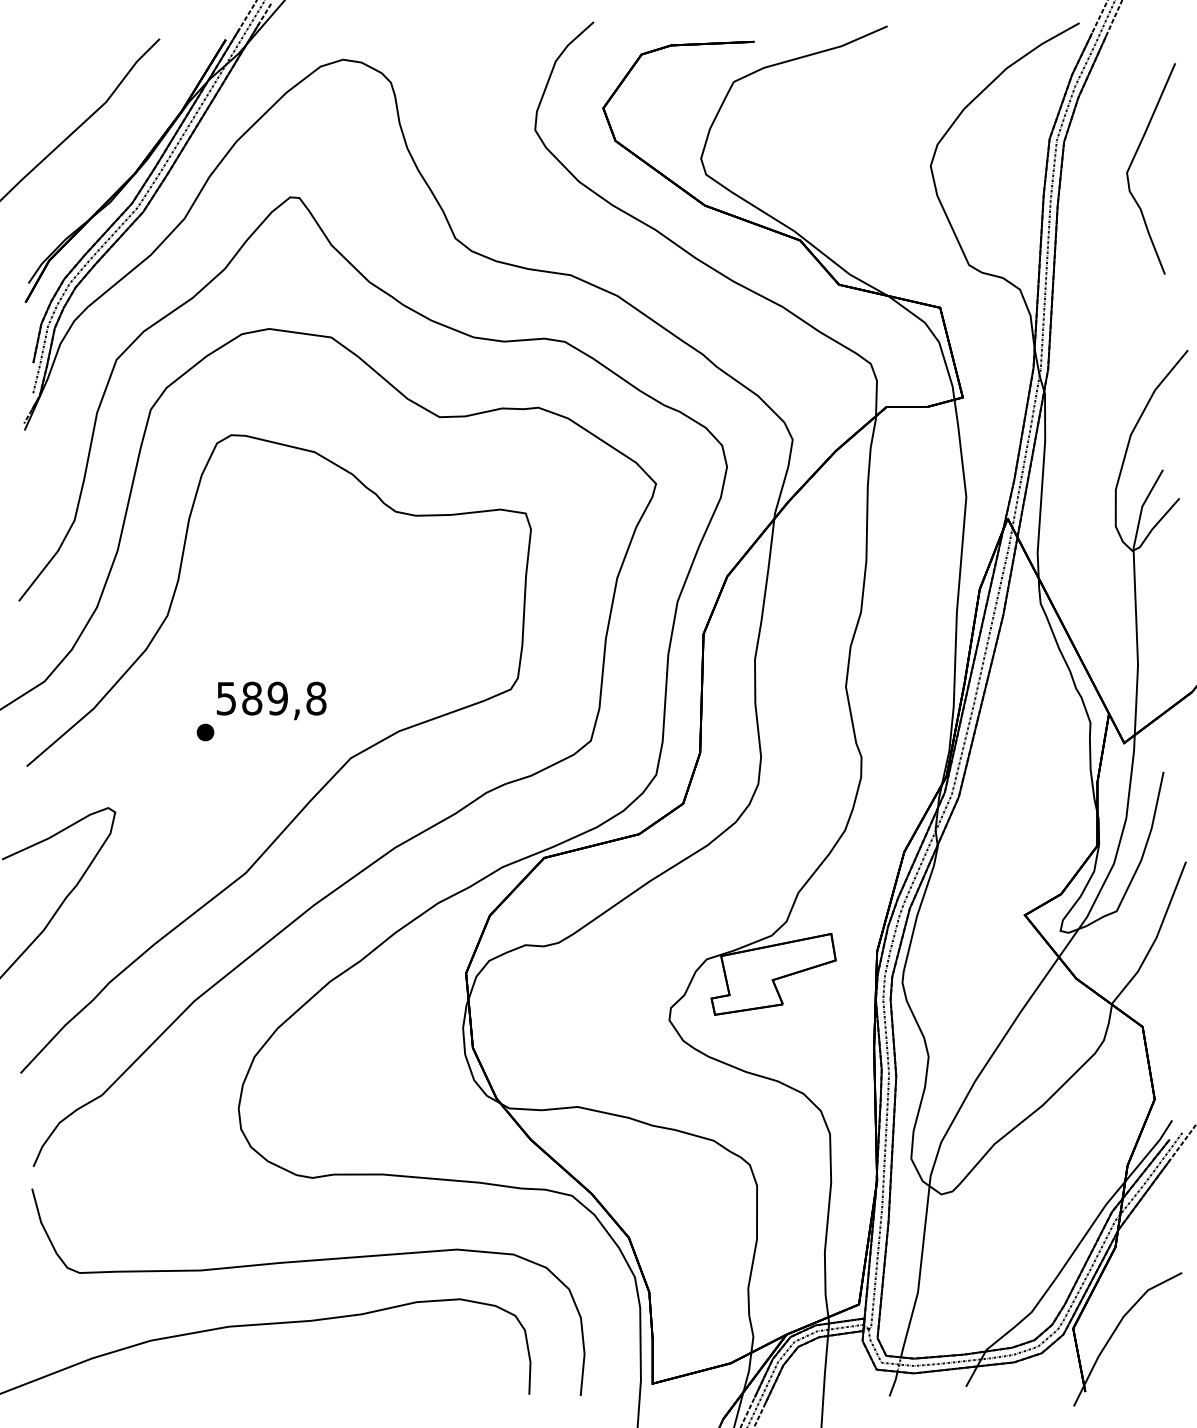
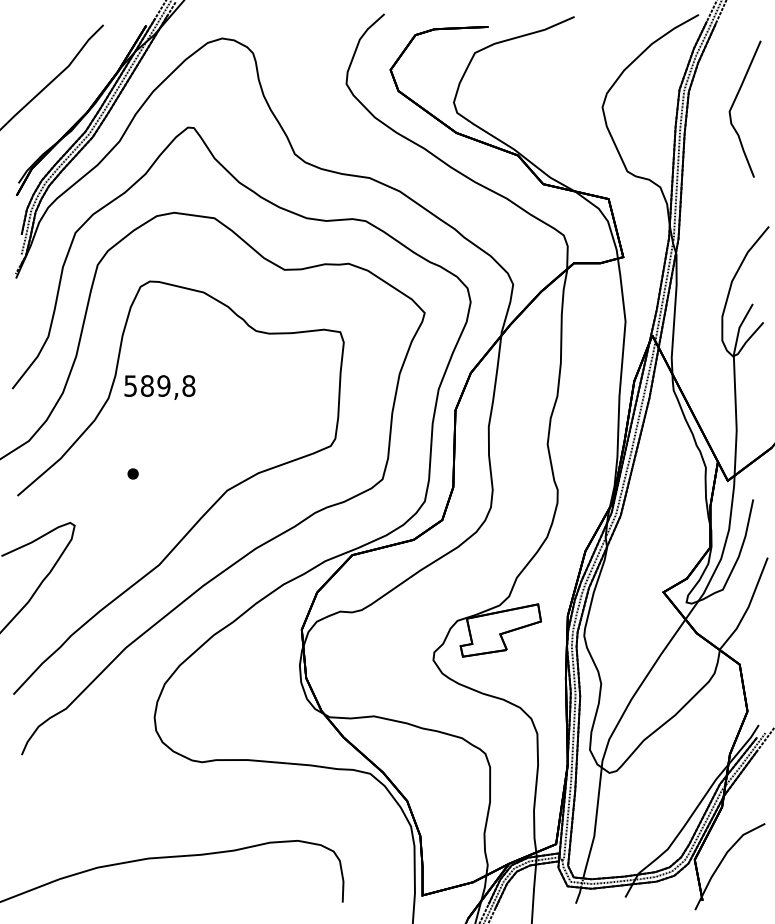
text: (270, 700) -> (159, 387), moved
curve: (303, 1263) -> (196, 817), removed

